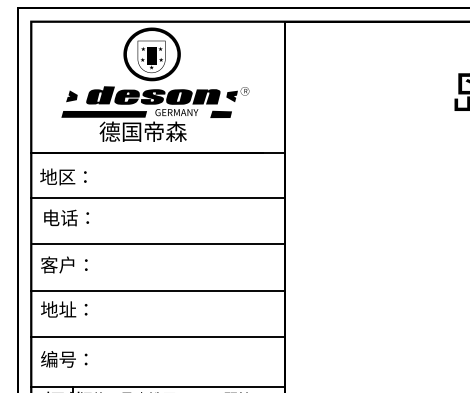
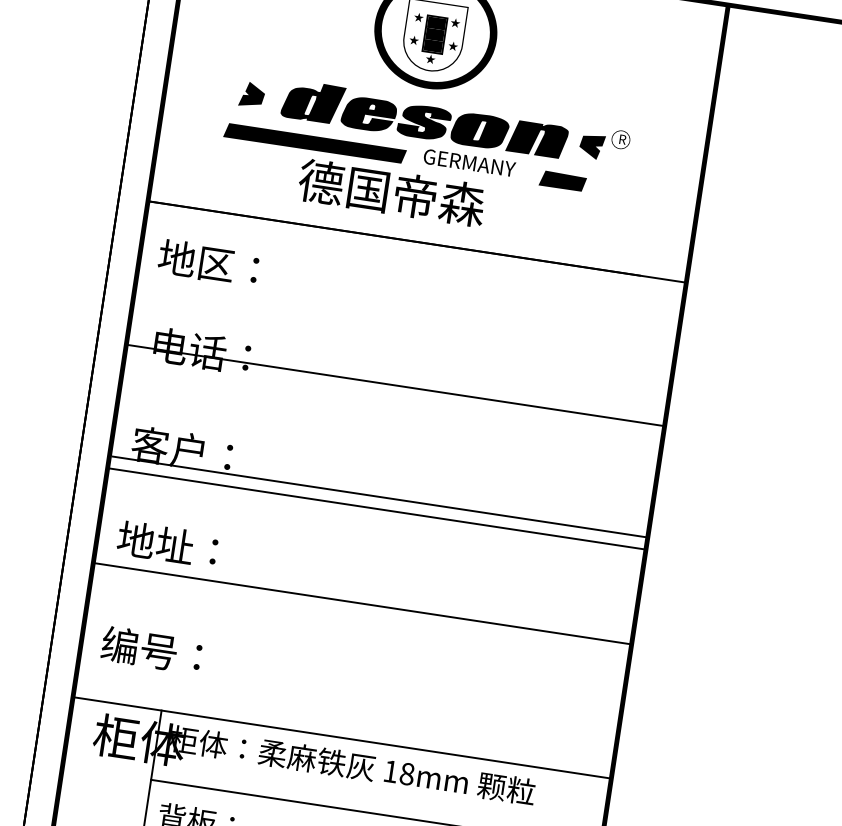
line: (158, 198) -> (396, 385), moved
line: (158, 243) -> (379, 496), moved
line: (158, 290) -> (377, 508), moved
line: (158, 337) -> (363, 604), moved

